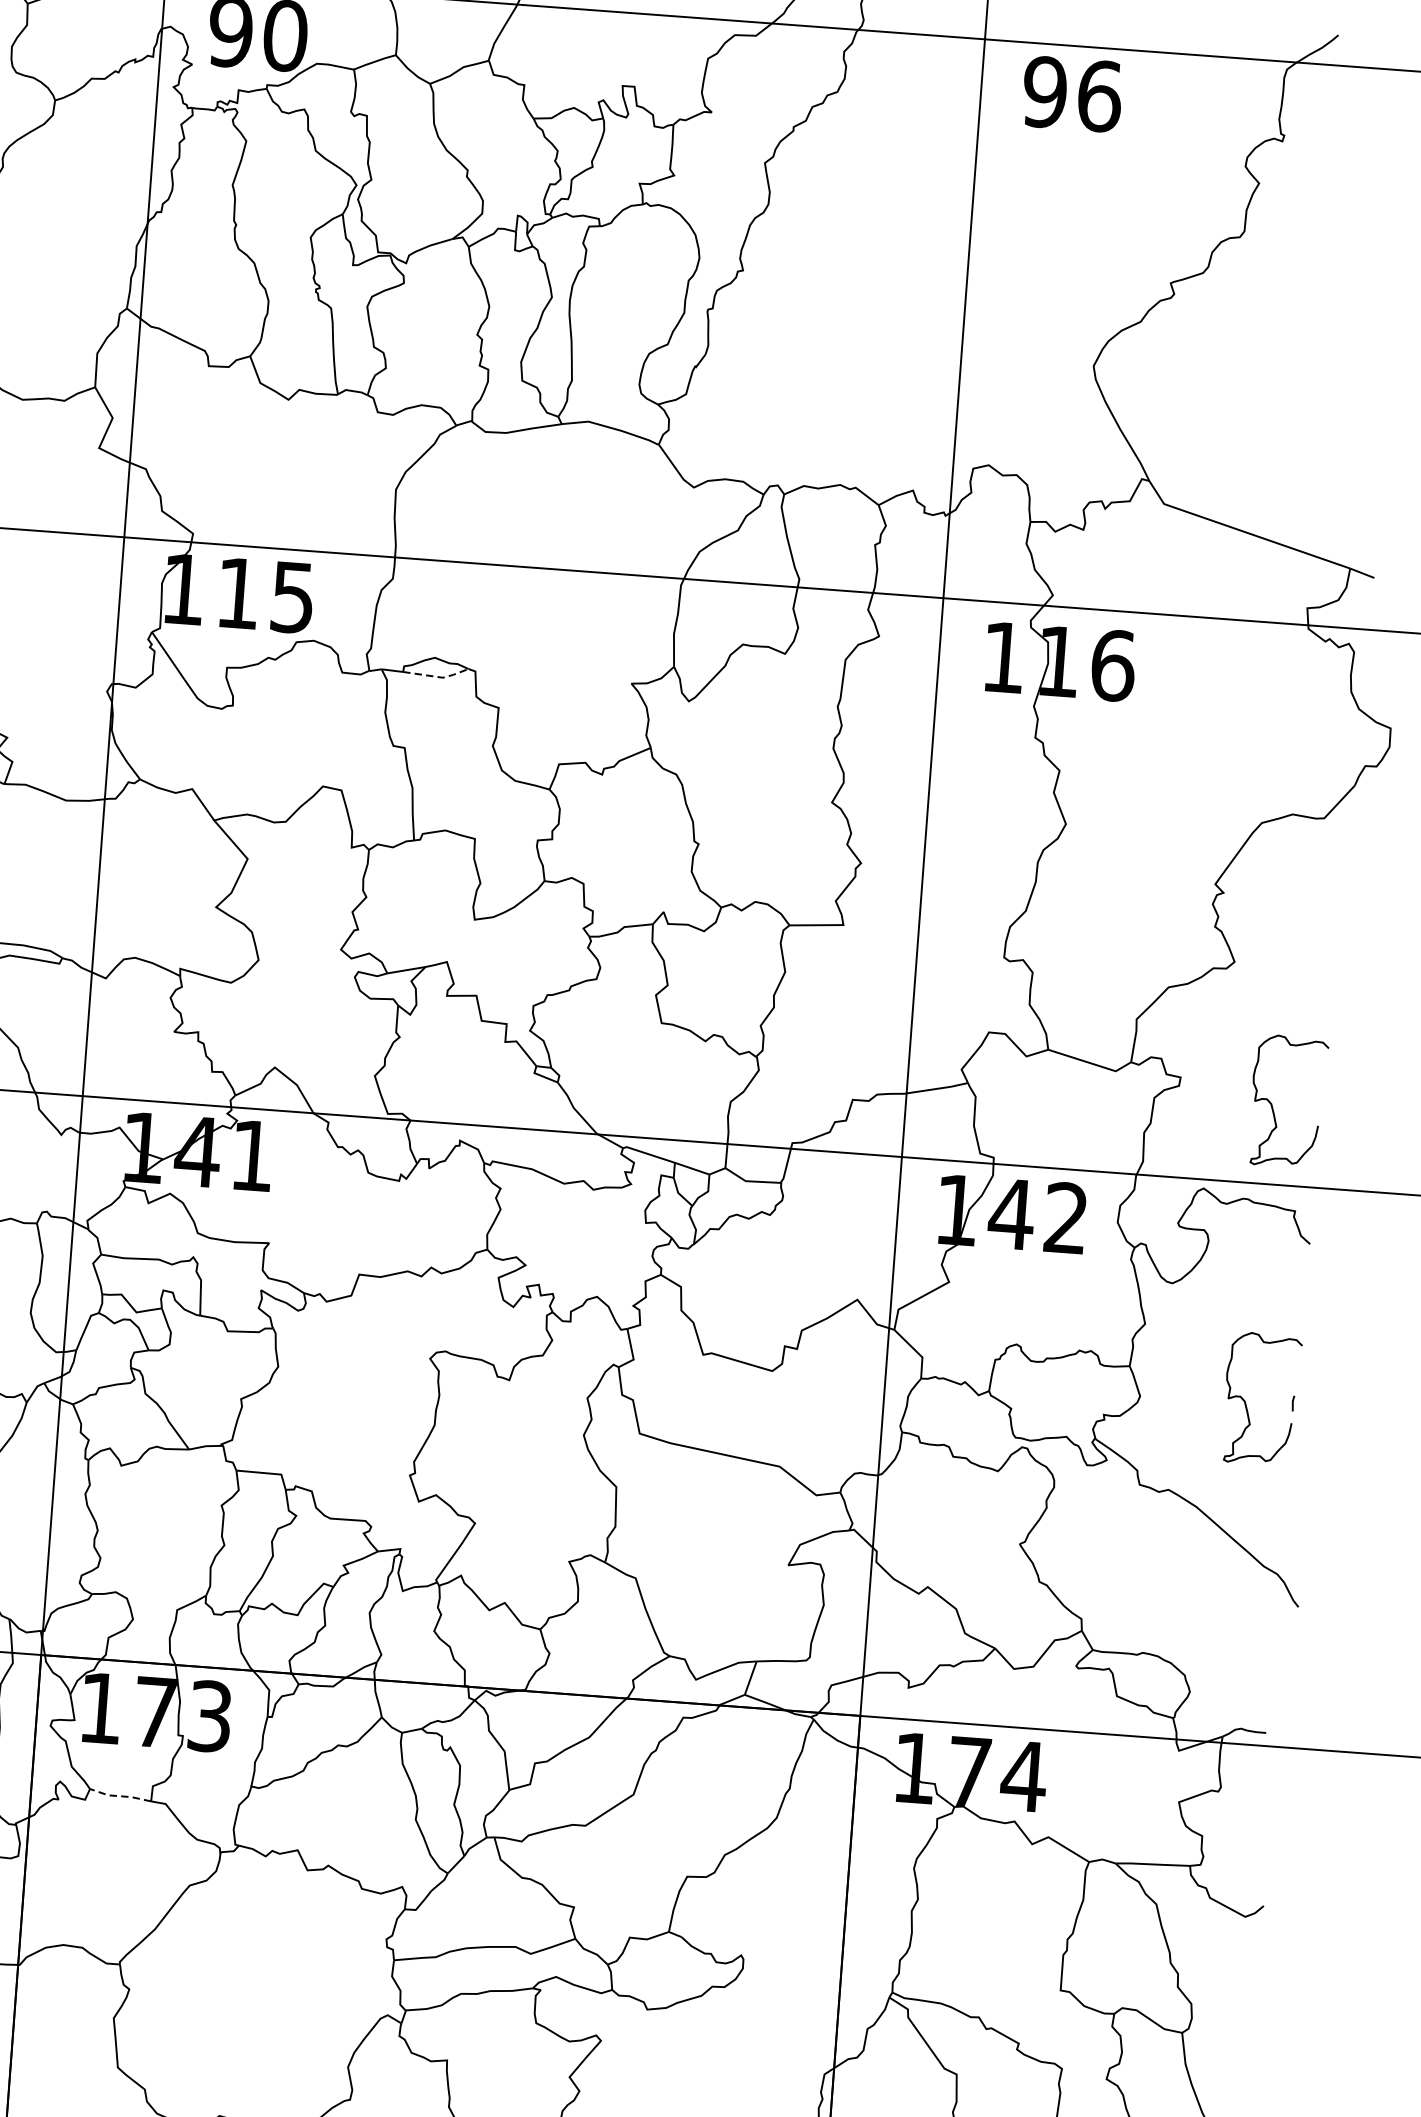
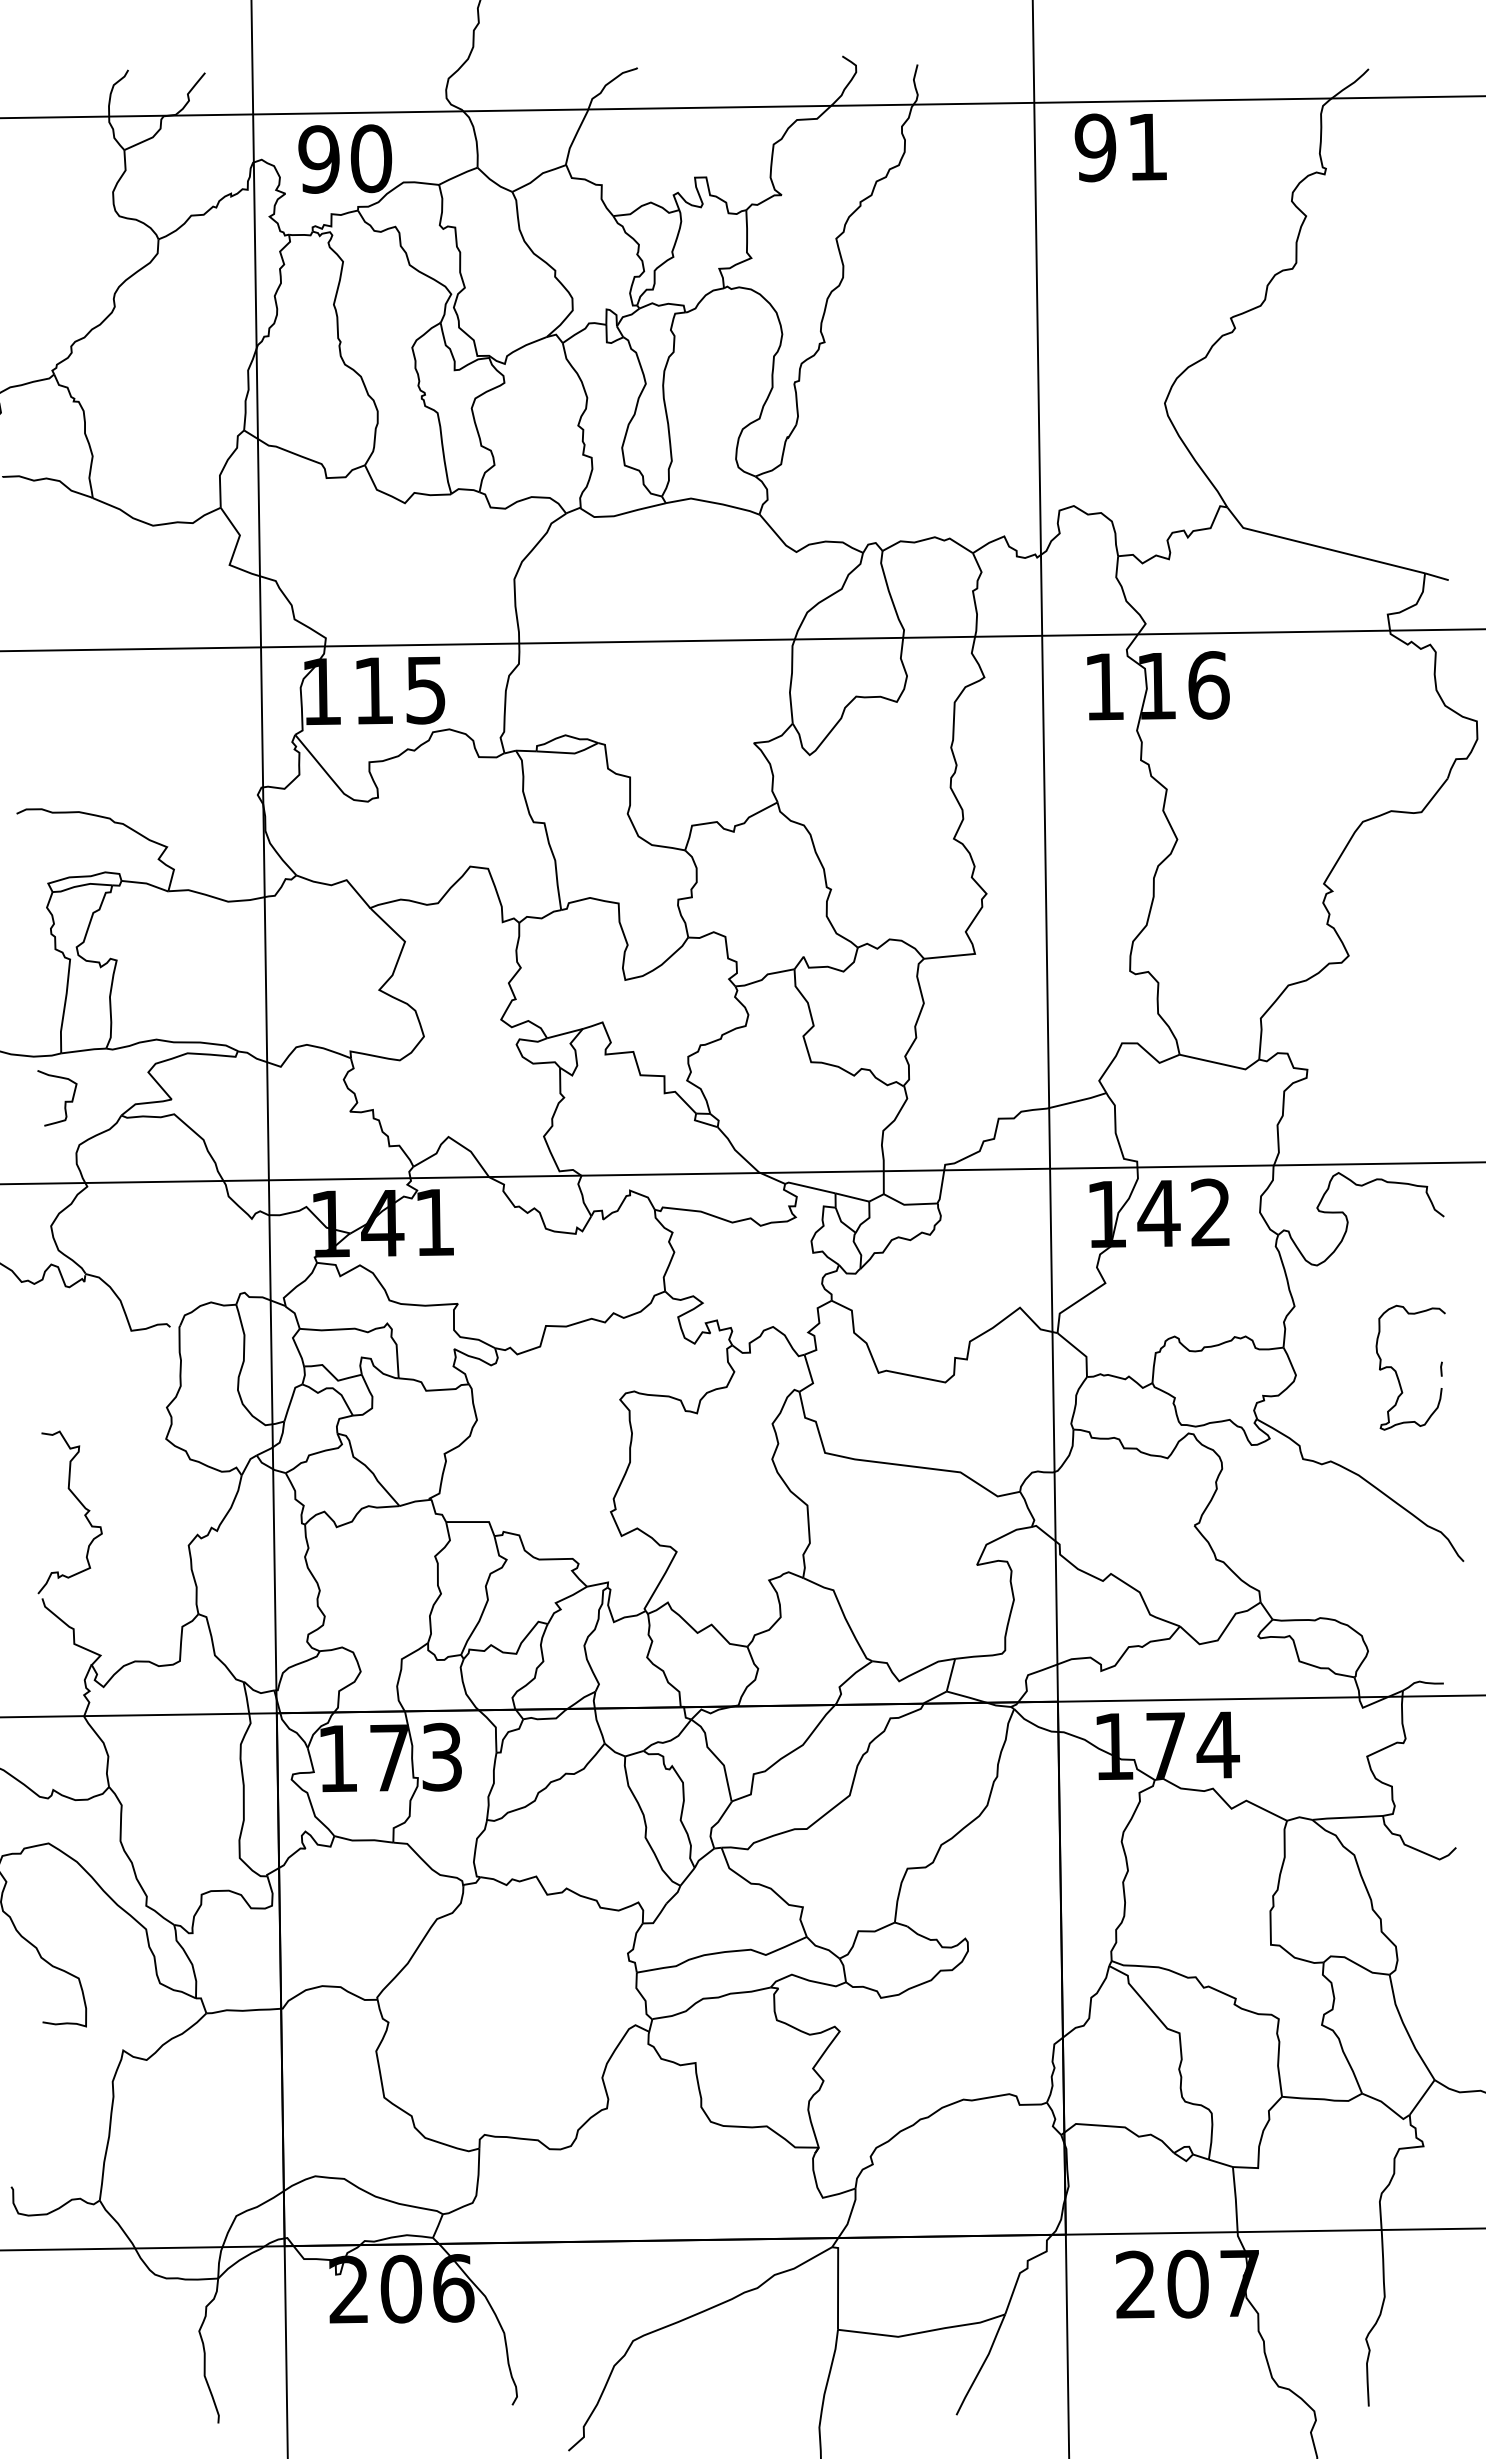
text: (1099, 95) -> (1147, 146), 96 -> 91
line: (437, 677) -> (569, 753), dashed -> solid
curve: (1272, 1103) -> (1396, 1086), removed
line: (119, 1796) -> (362, 1840), dashed -> solid

